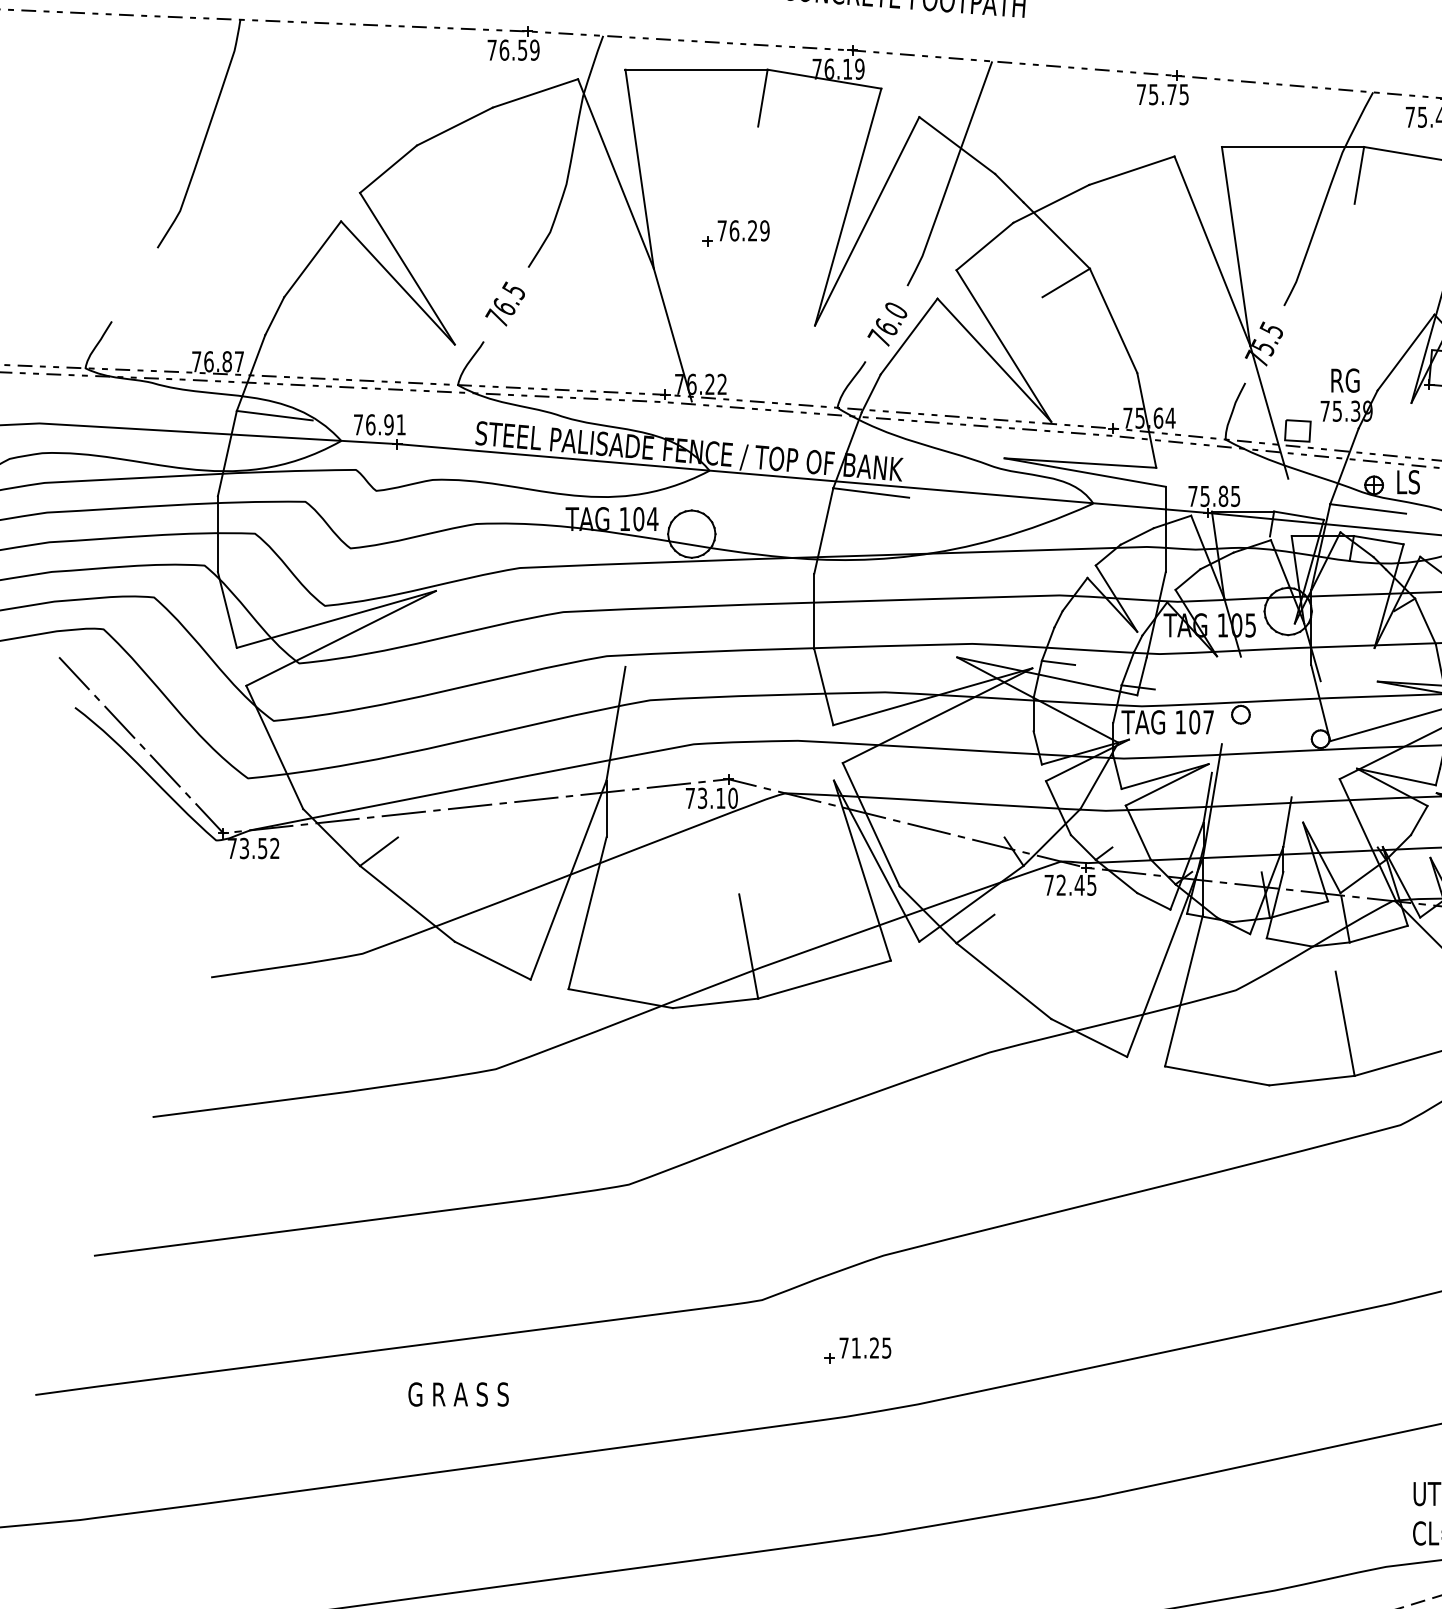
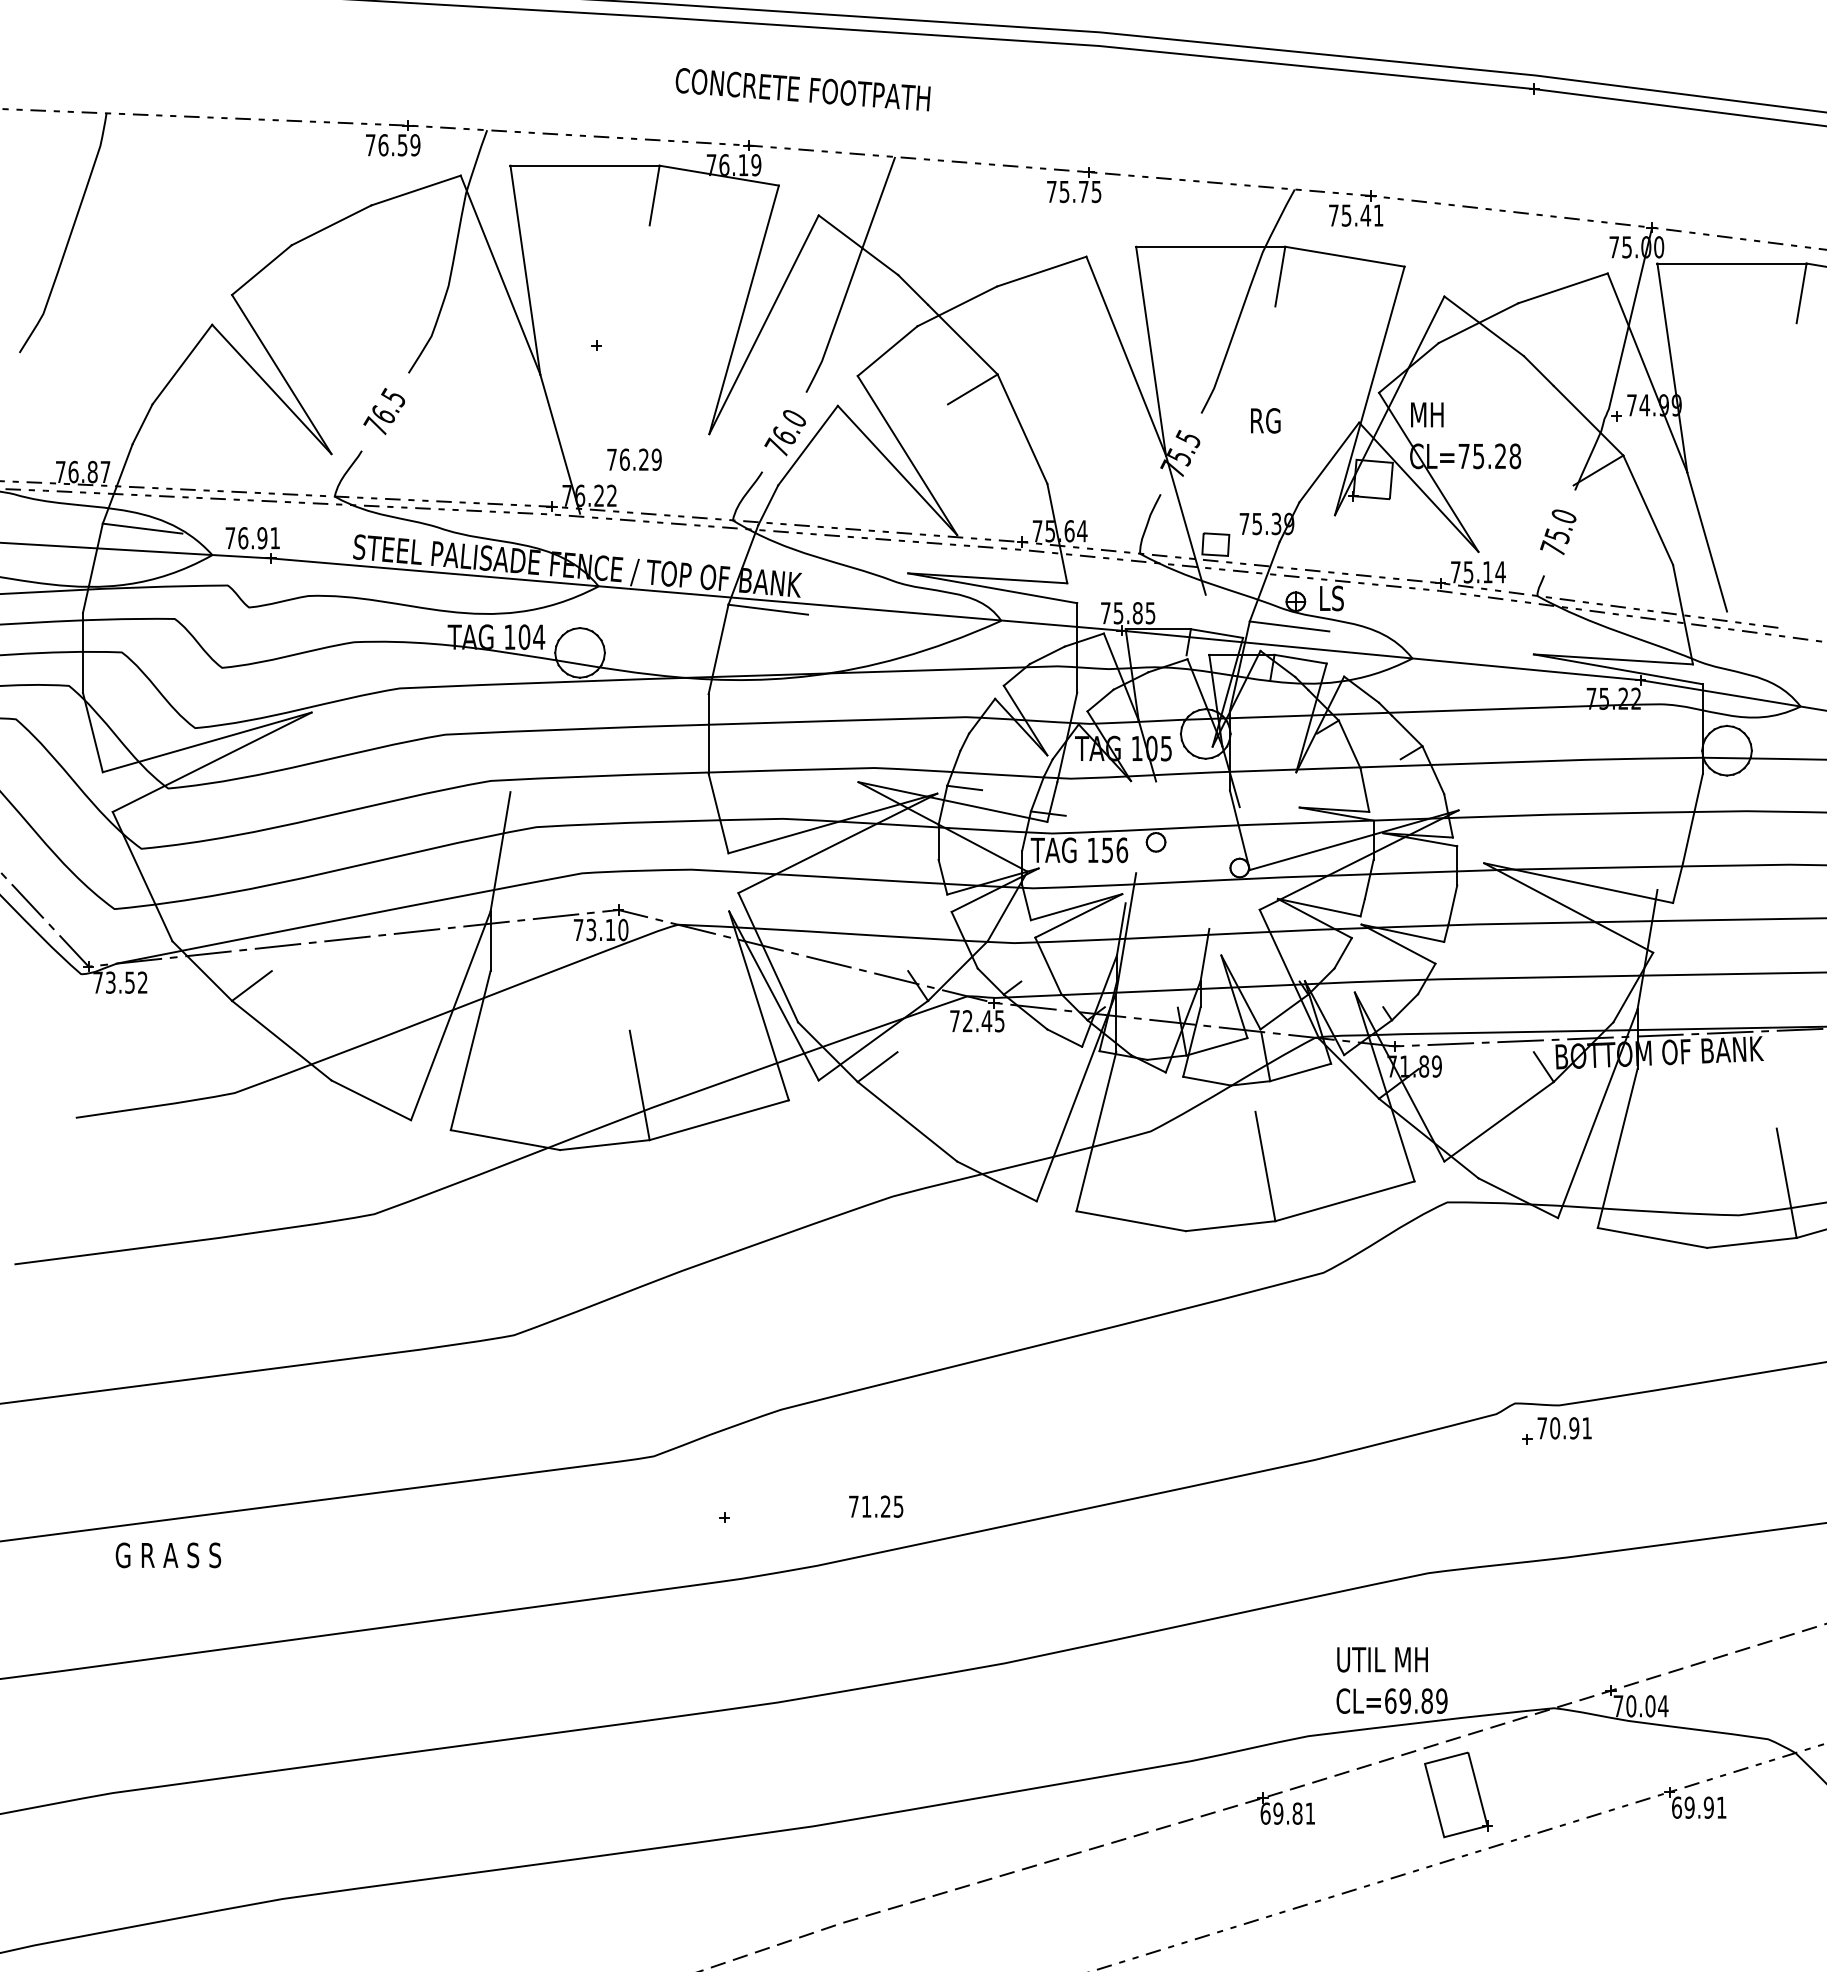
text: (743, 230) -> (634, 459), moved
text: (1345, 380) -> (1265, 420), moved
text: (1201, 722) -> (1114, 850), 107 -> 156
text: (865, 1347) -> (876, 1506), moved
text: (458, 1394) -> (168, 1555), moved

